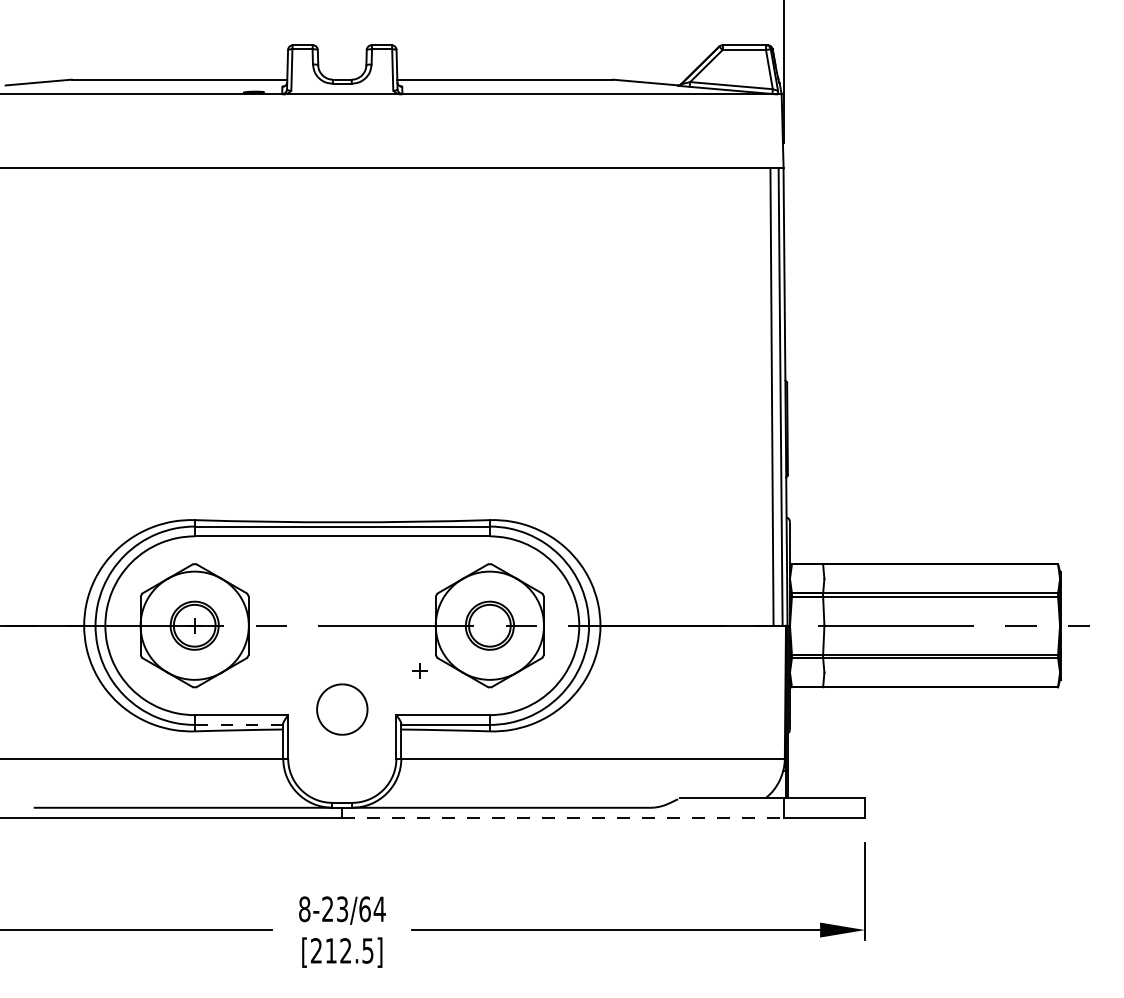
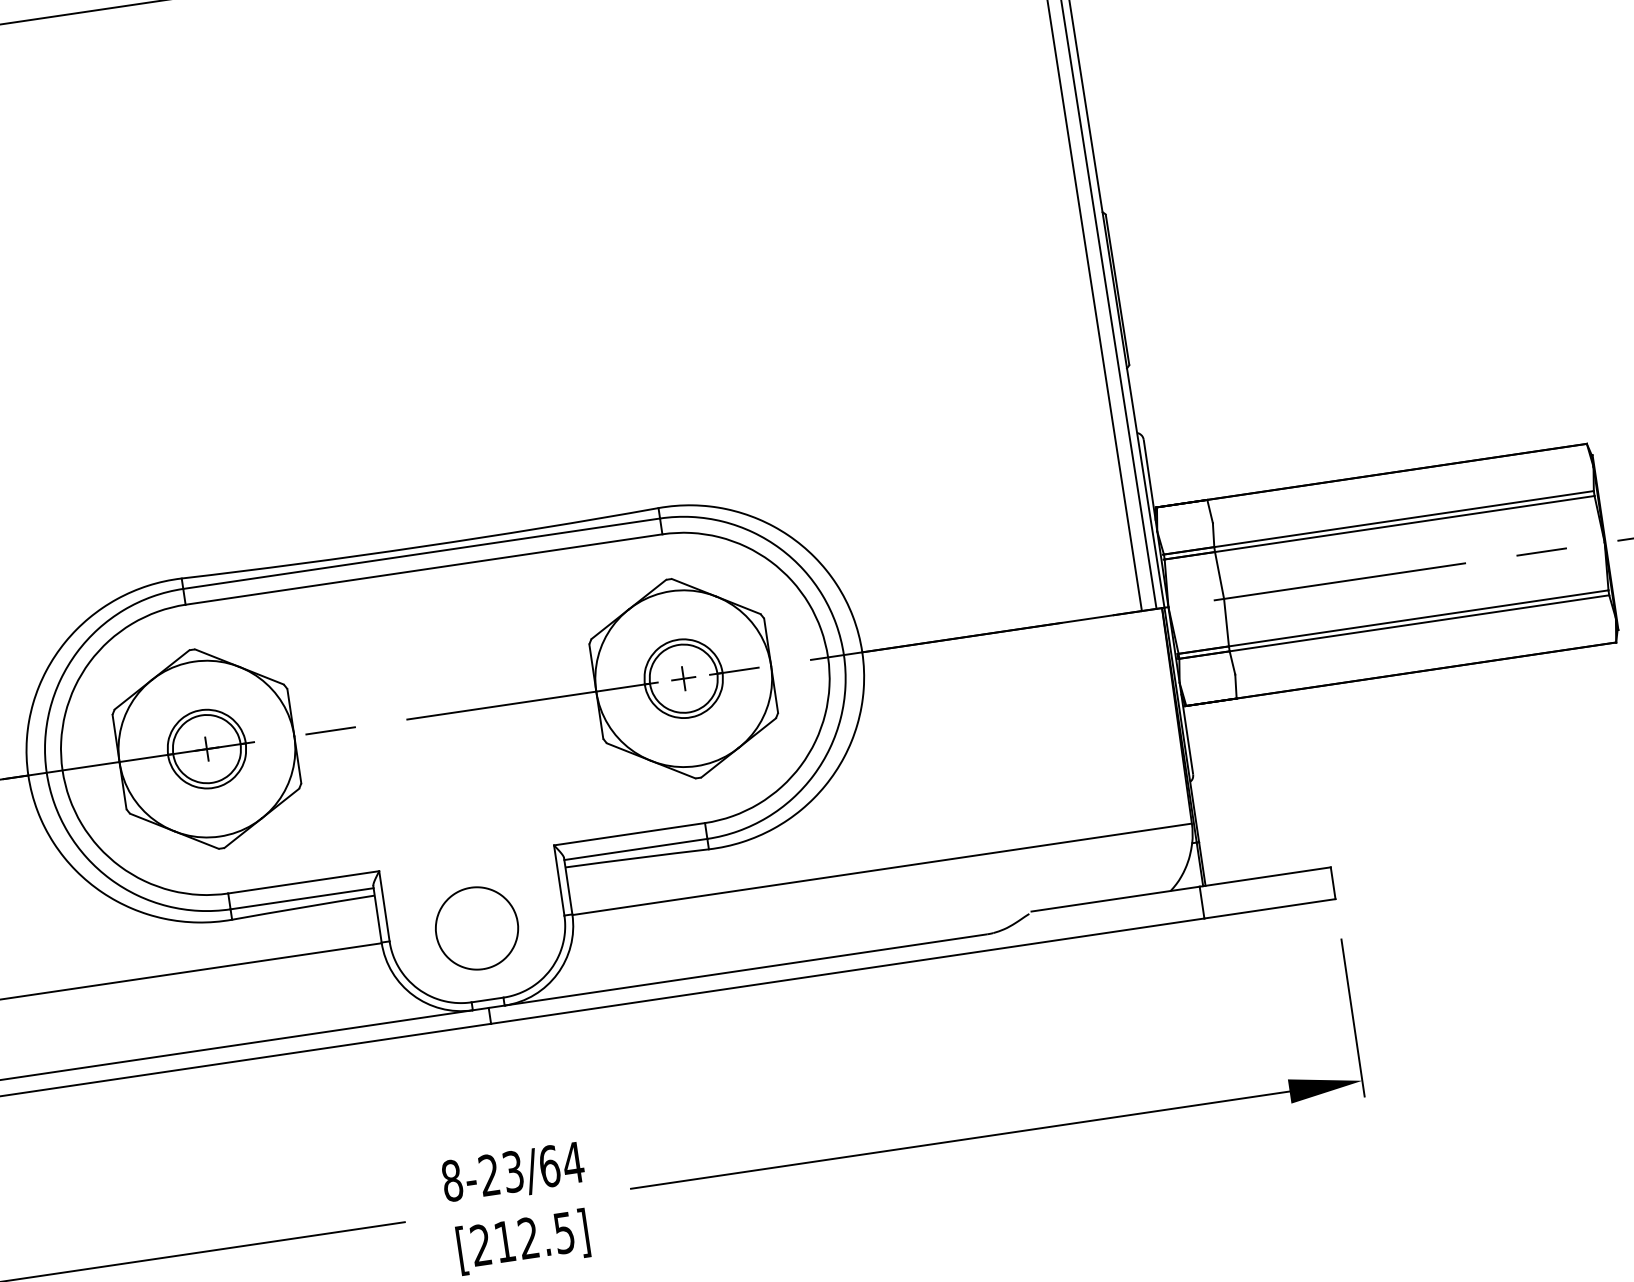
part: (419, 670) -> (683, 678), moved
part: (342, 709) -> (477, 928), moved
line: (238, 724) -> (301, 898), dashed -> solid
line: (563, 817) -> (848, 970), dashed -> solid

